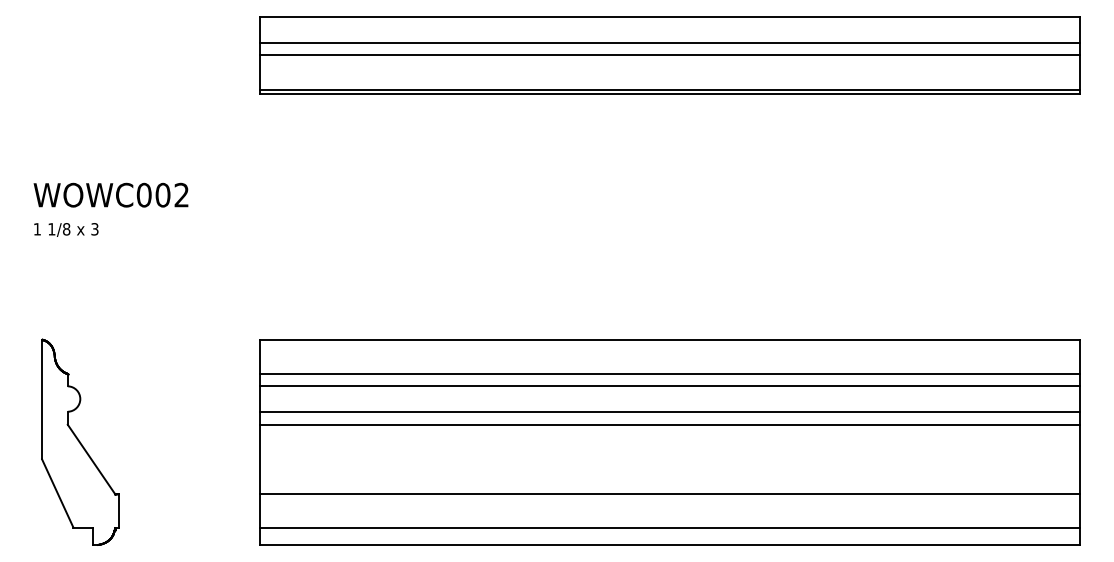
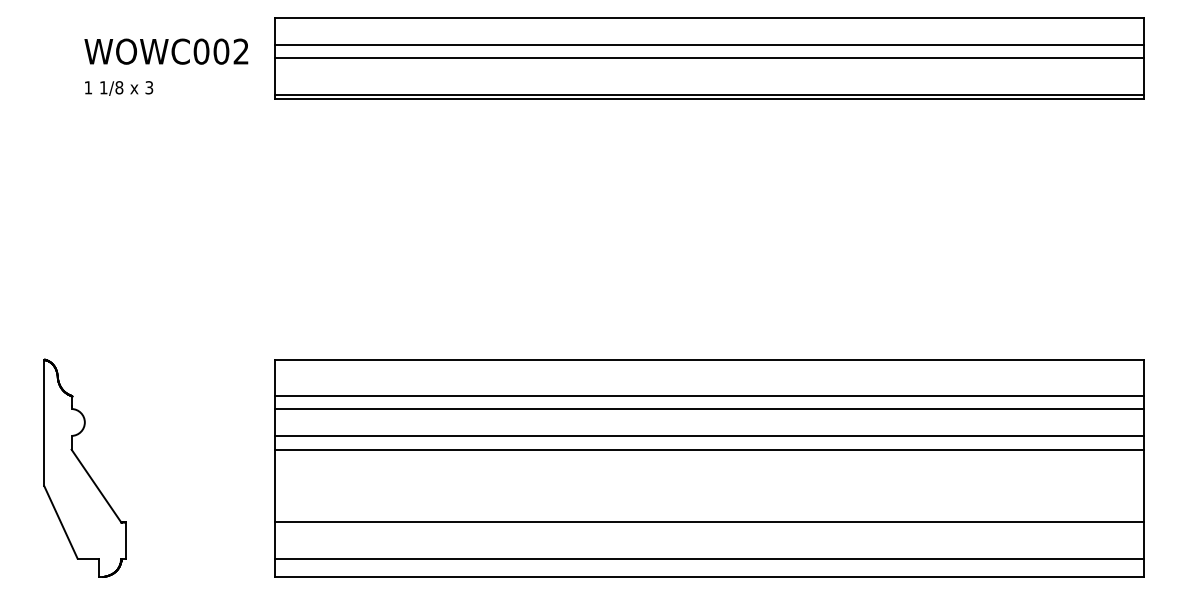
text: (111, 209) -> (166, 66), moved

